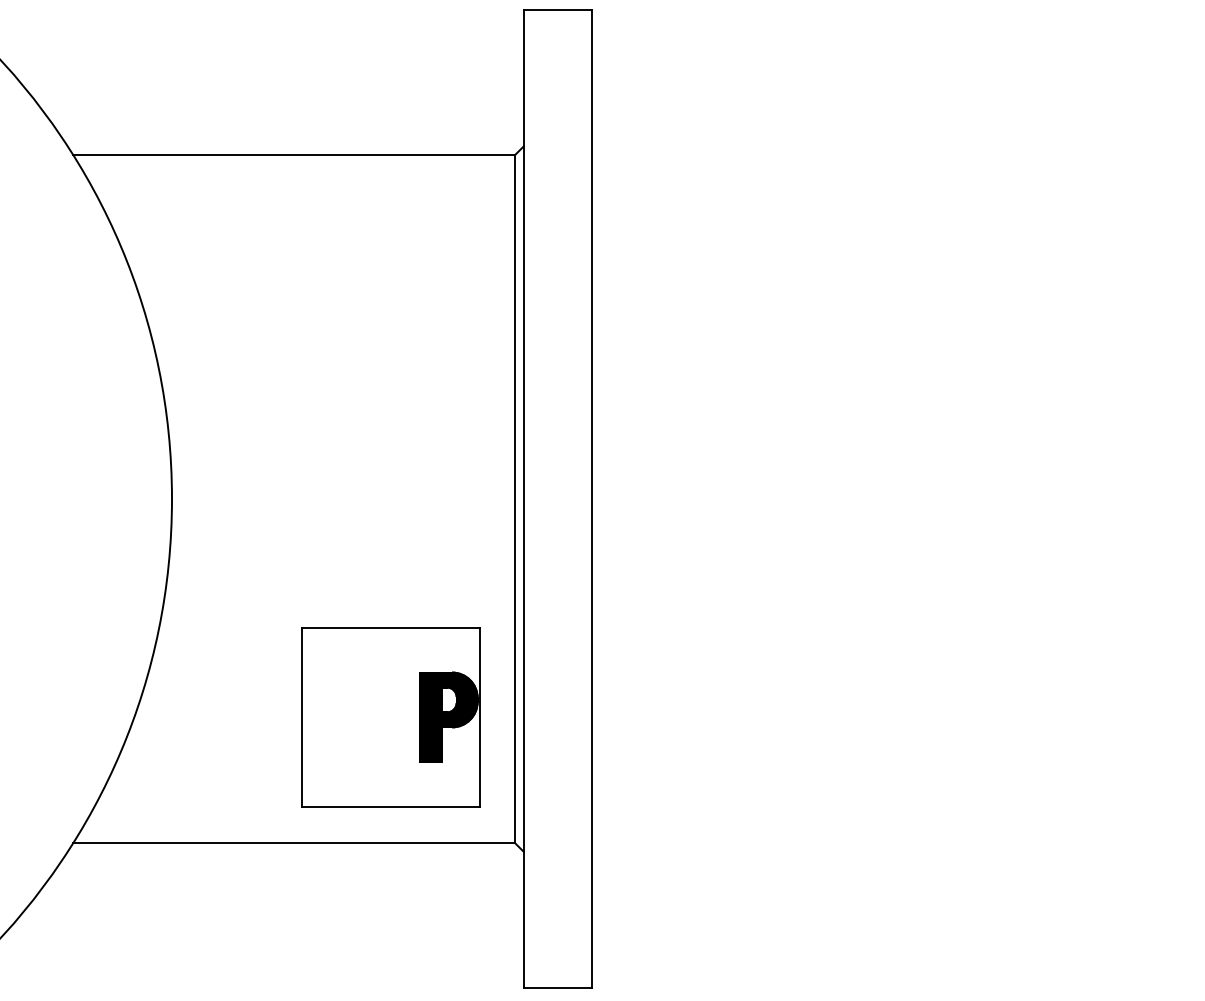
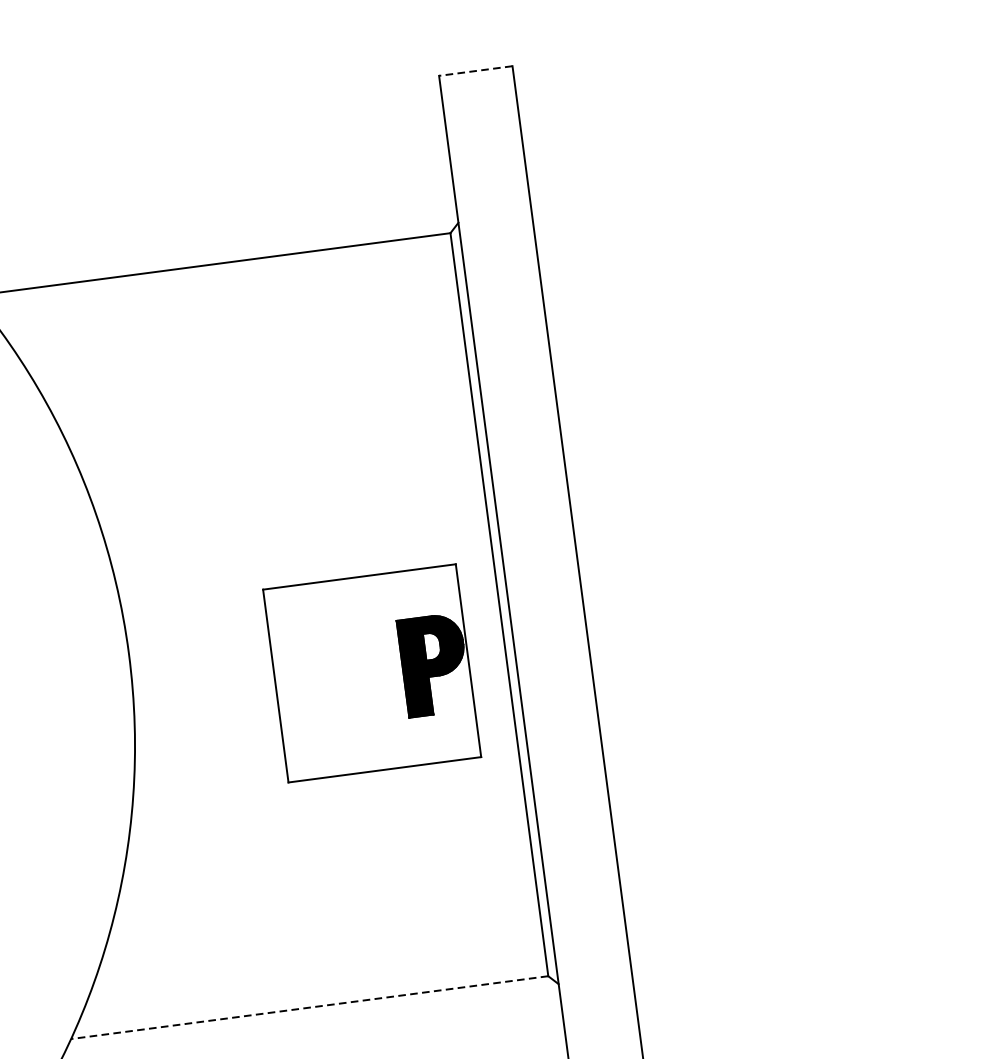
line: (557, 10) -> (475, 71), solid -> dashed
part: (390, 717) -> (371, 673), moved
line: (293, 843) -> (308, 1007), solid -> dashed

